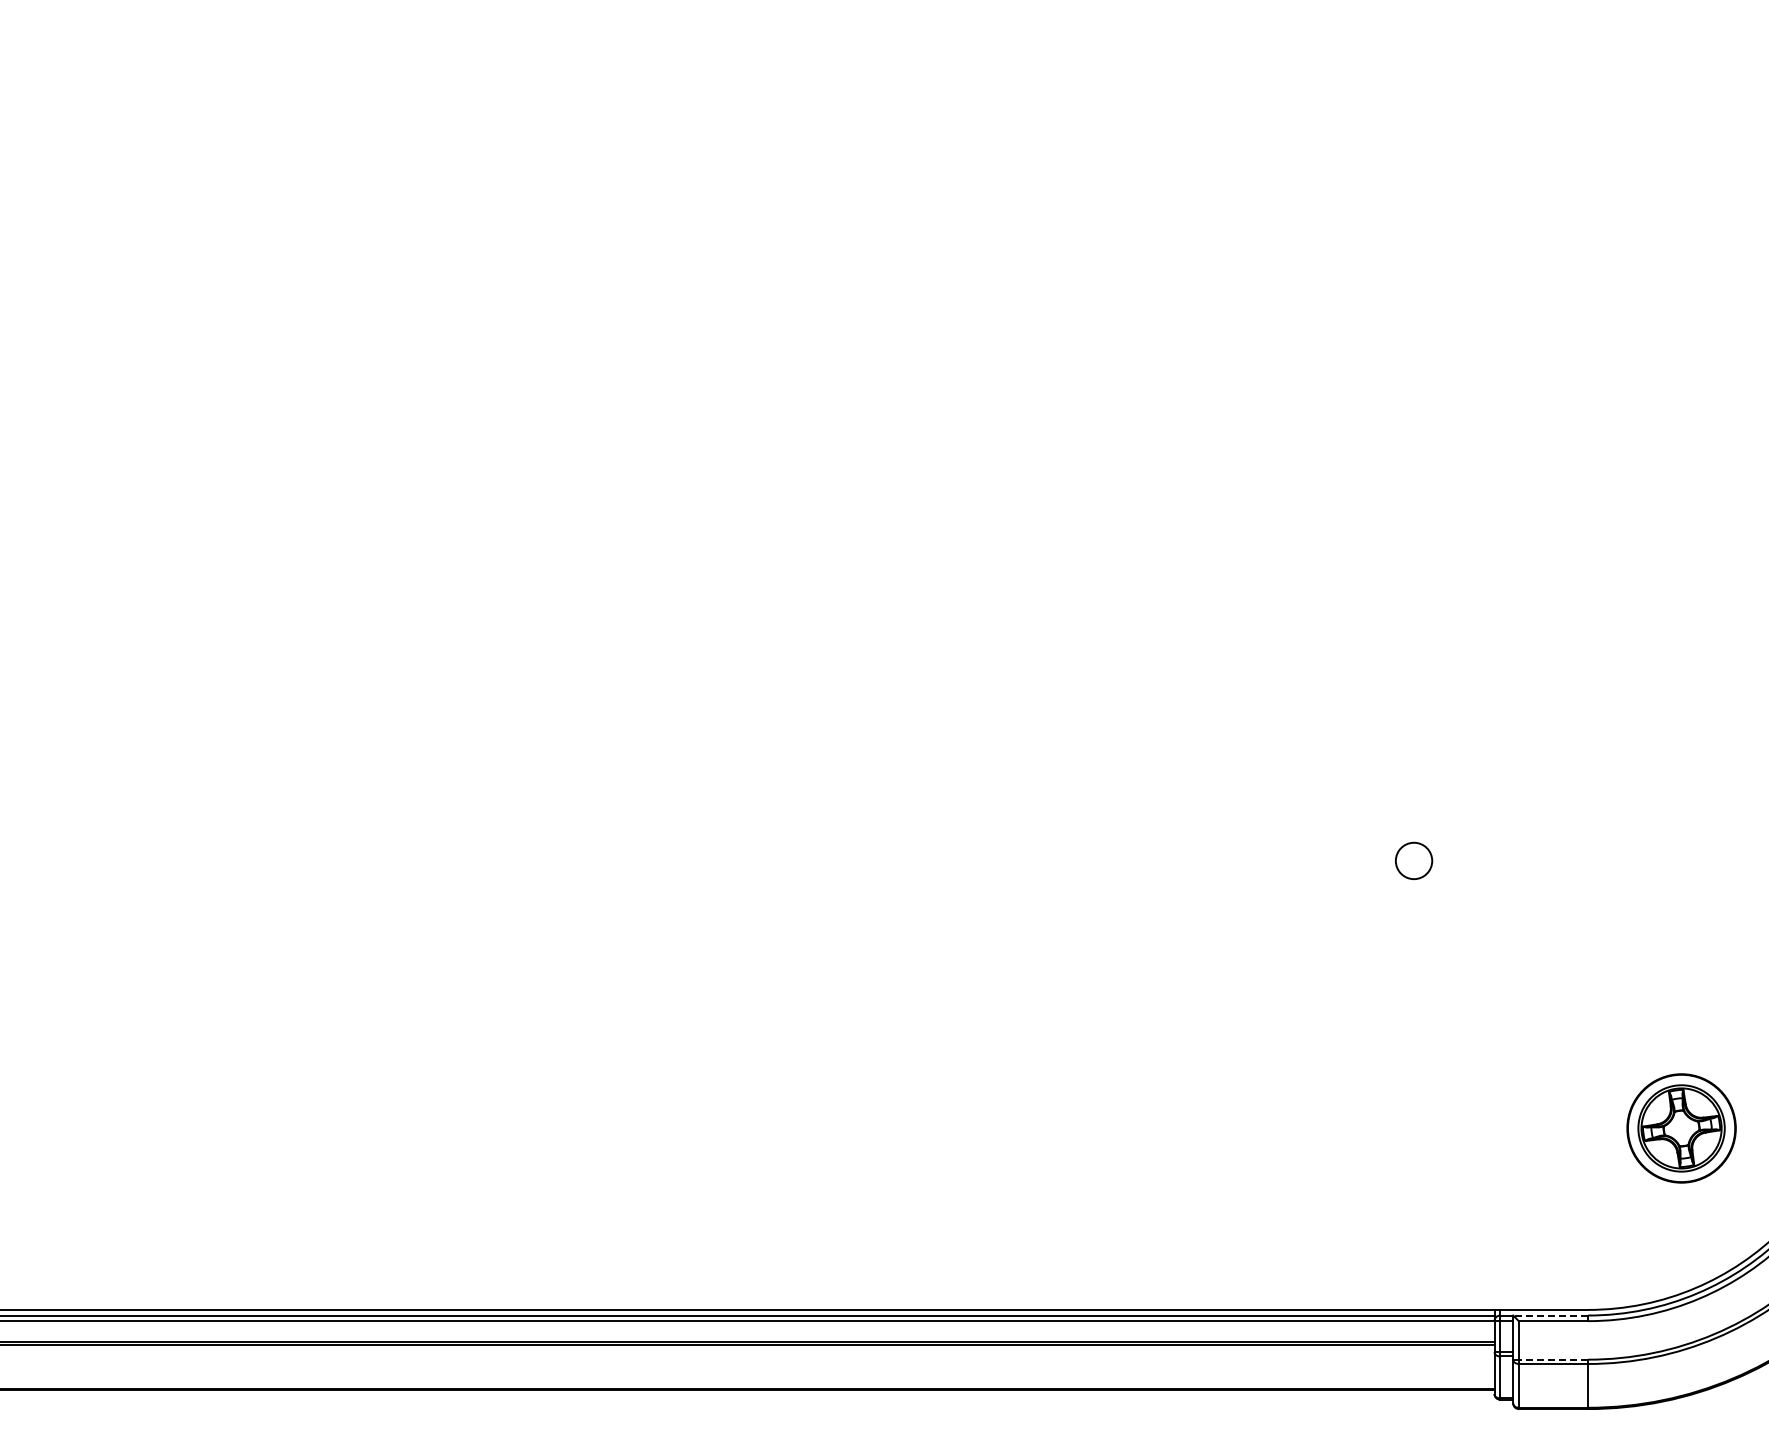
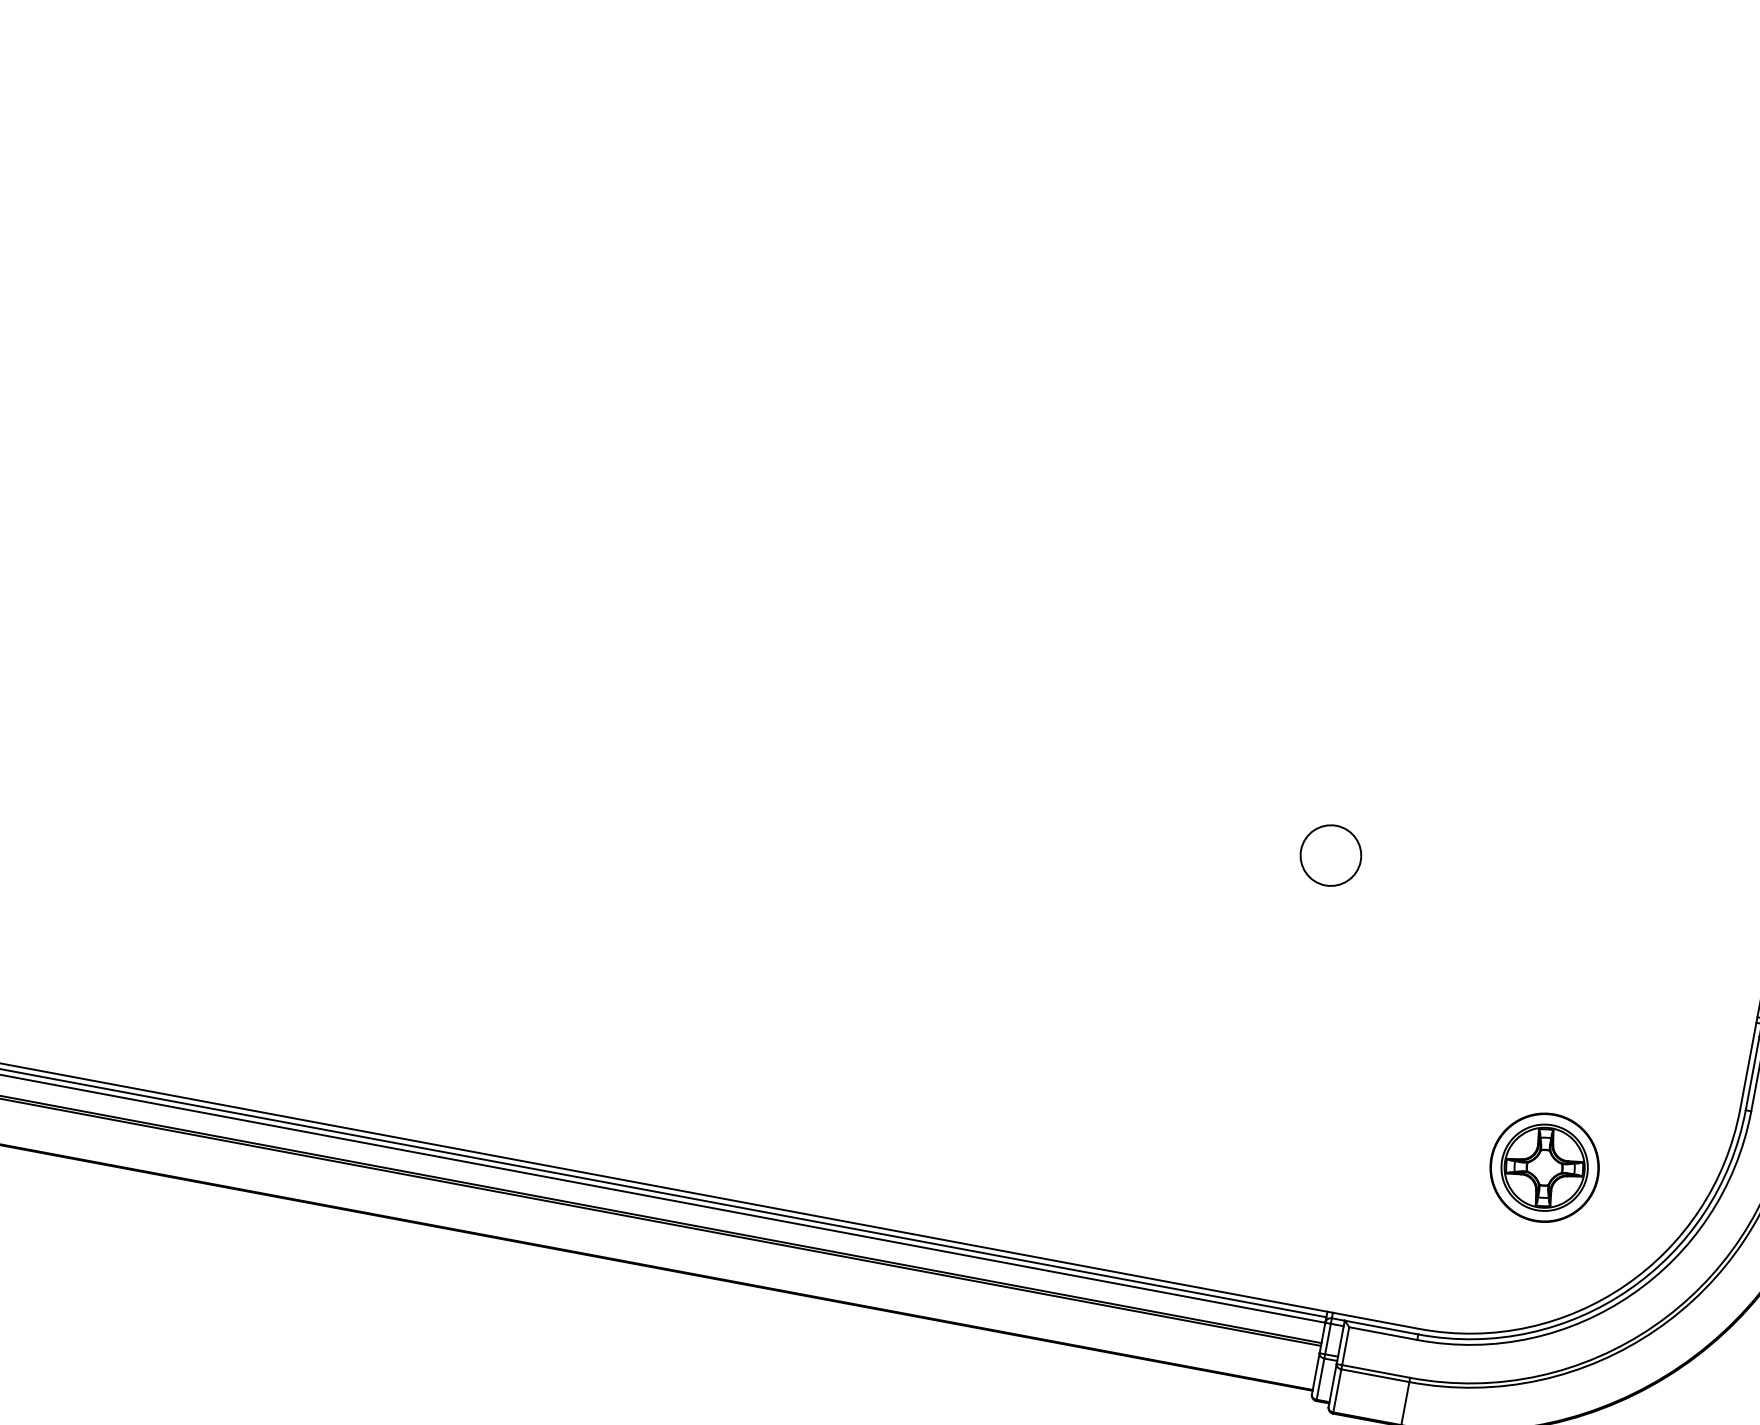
circle: (1413, 860) -> (1330, 855), size x1.67
line: (1550, 1315) -> (1381, 1327), dashed -> solid
line: (1553, 1359) -> (1376, 1371), dashed -> solid

